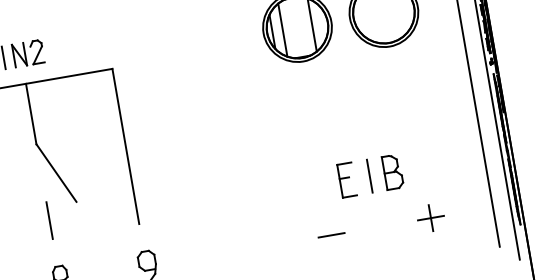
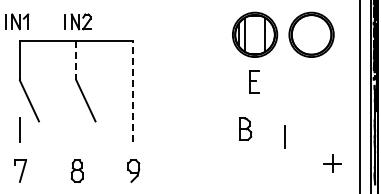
line: (31, 113) -> (76, 60), solid -> dashed
line: (125, 146) -> (132, 91), solid -> dashed
part: (392, 171) -> (245, 128), moved
part: (346, 179) -> (254, 81), moved
part: (430, 218) -> (332, 163), moved
line: (49, 220) -> (76, 130), removed
line: (330, 235) -> (253, 170), removed

